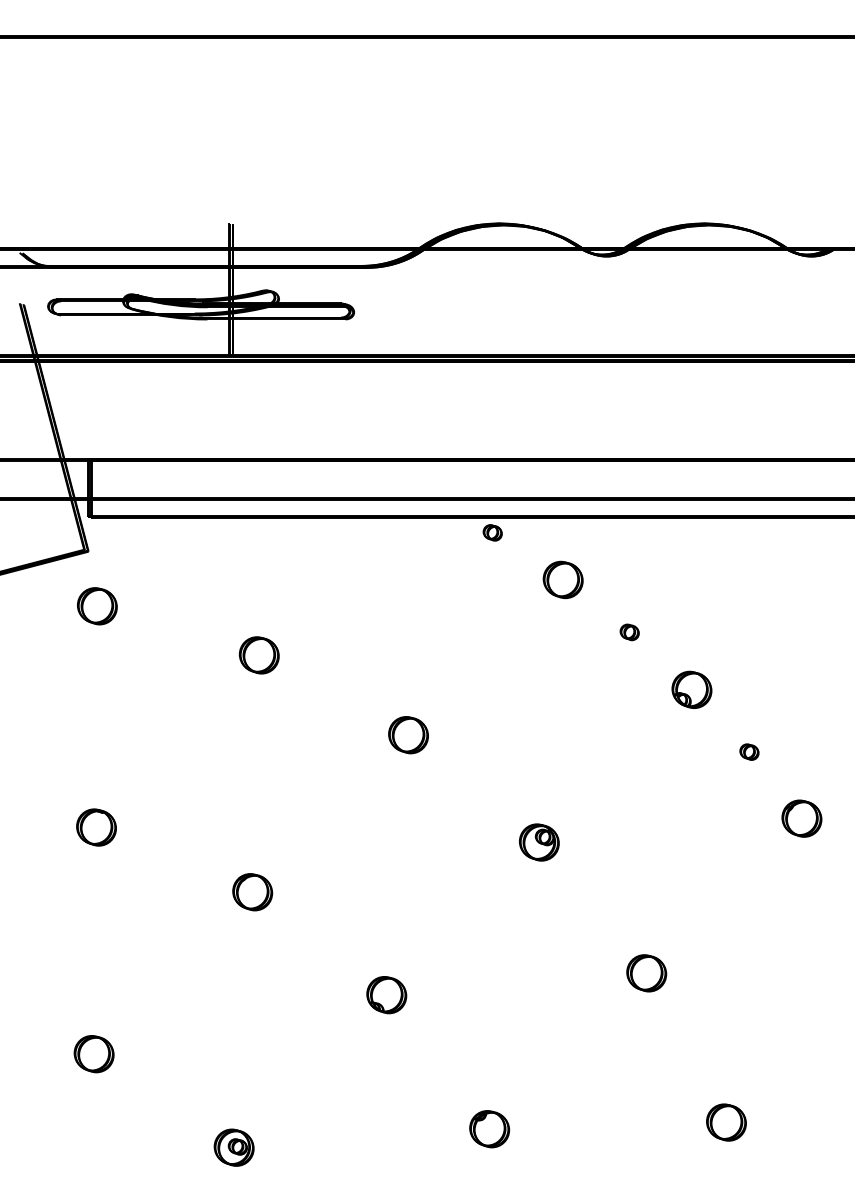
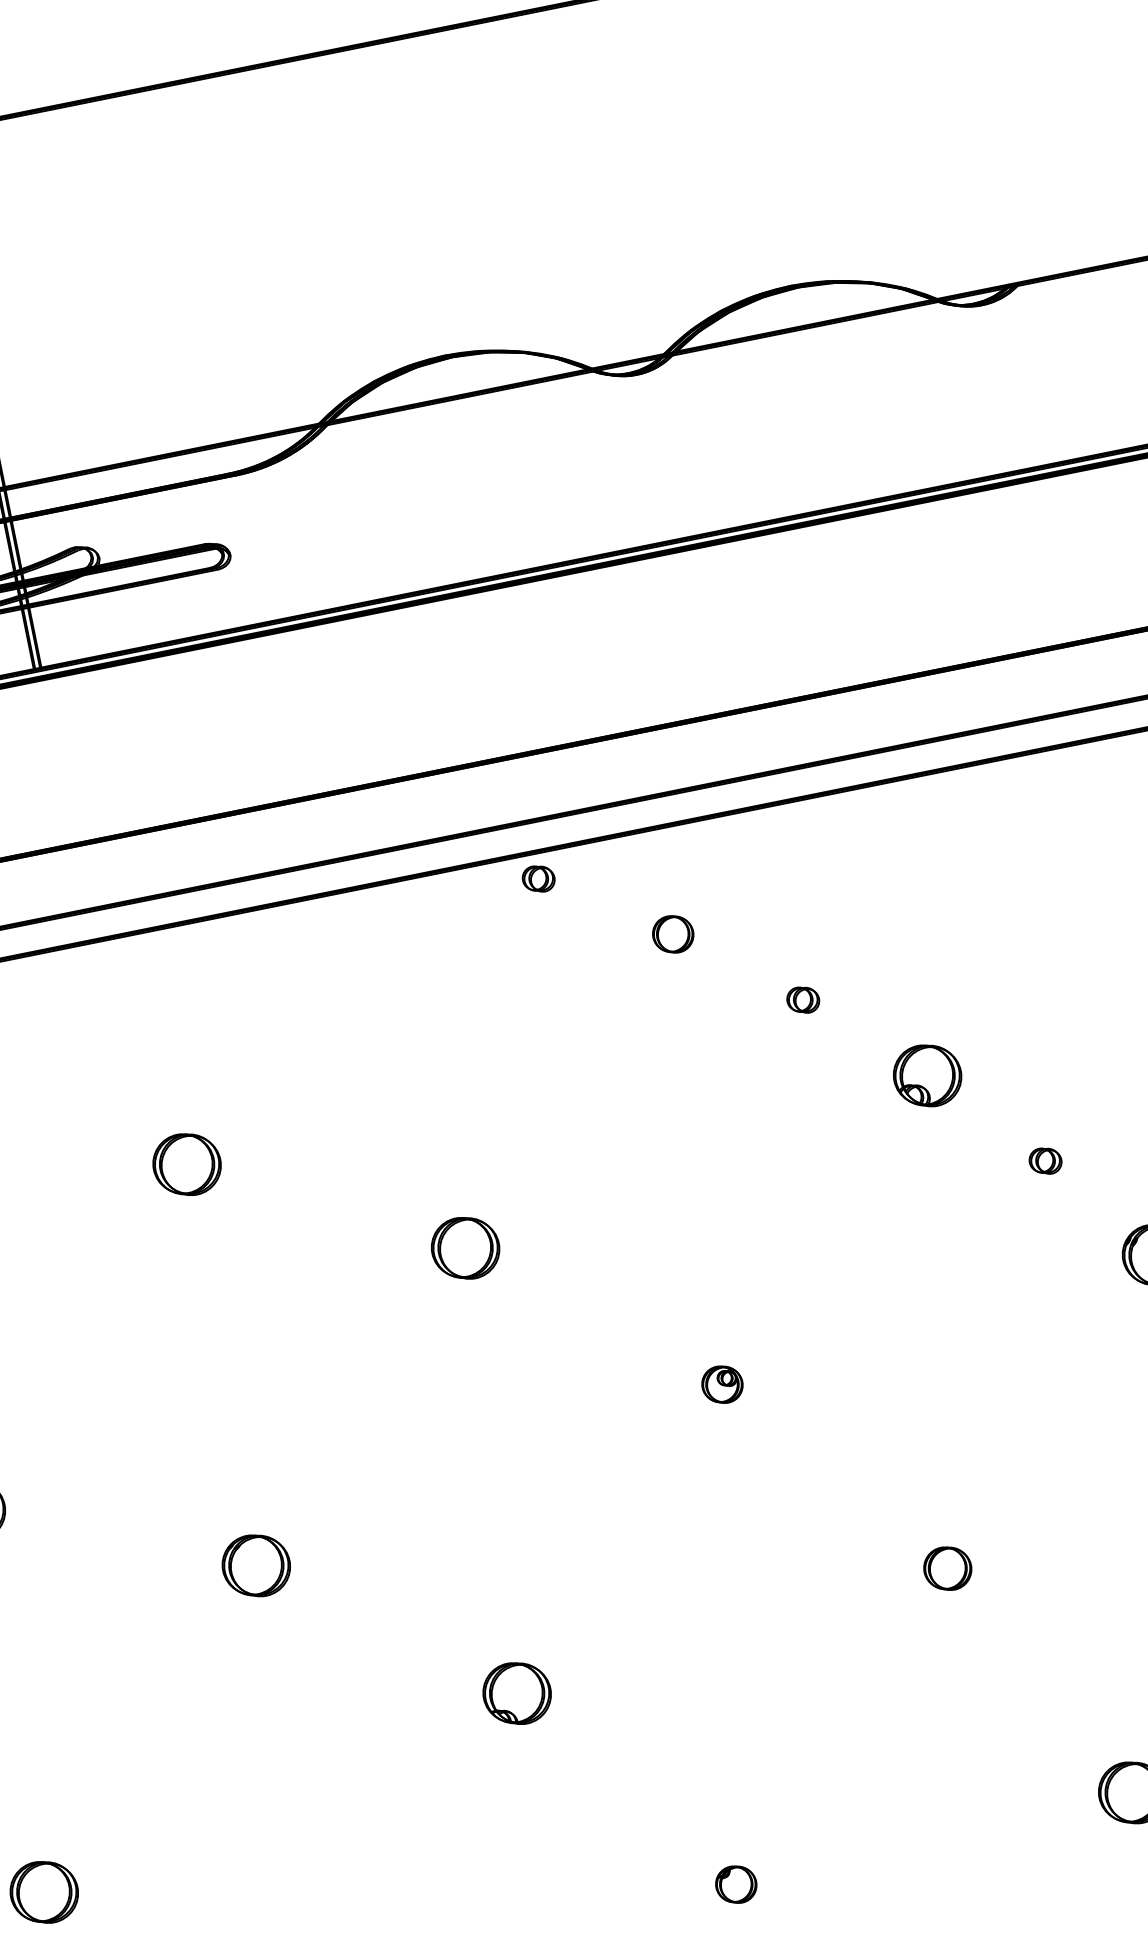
part: (562, 579) -> (672, 933), size x0.6
part: (539, 842) -> (722, 1384), size x0.6
part: (646, 973) -> (947, 1569), size x0.7
part: (489, 1129) -> (735, 1885), size x0.6

